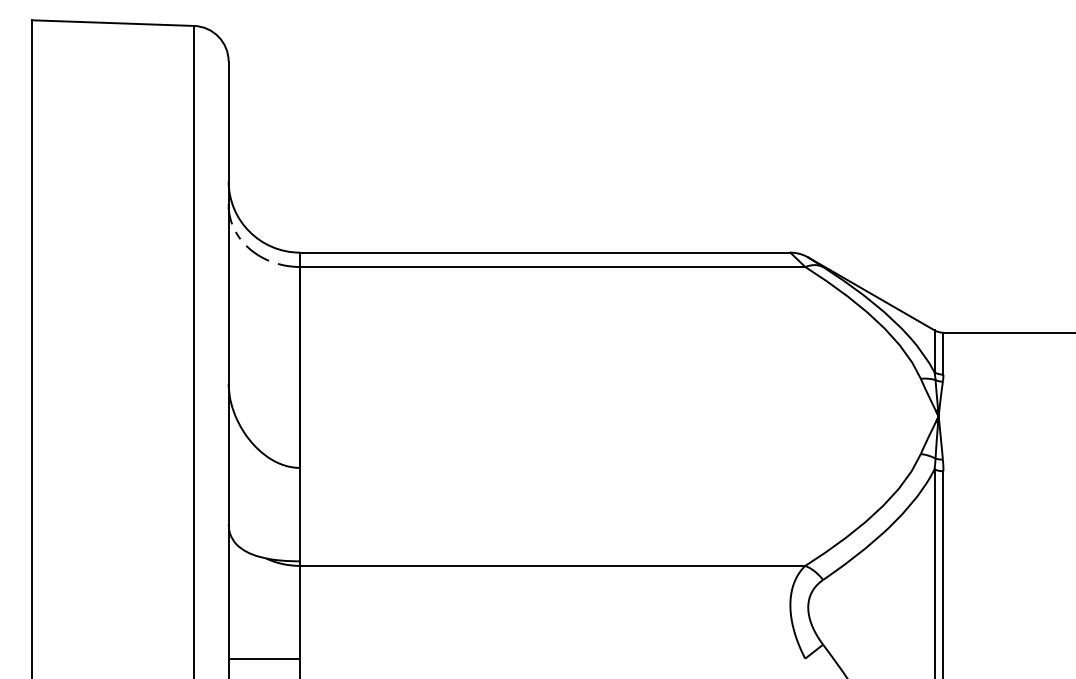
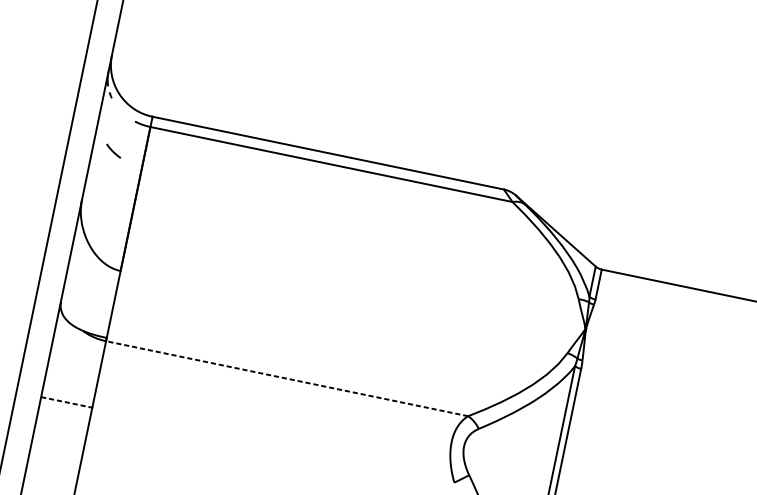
line: (257, 253) -> (113, 151), moved
line: (552, 565) -> (287, 378), solid -> dashed
line: (264, 658) -> (66, 402), solid -> dashed

